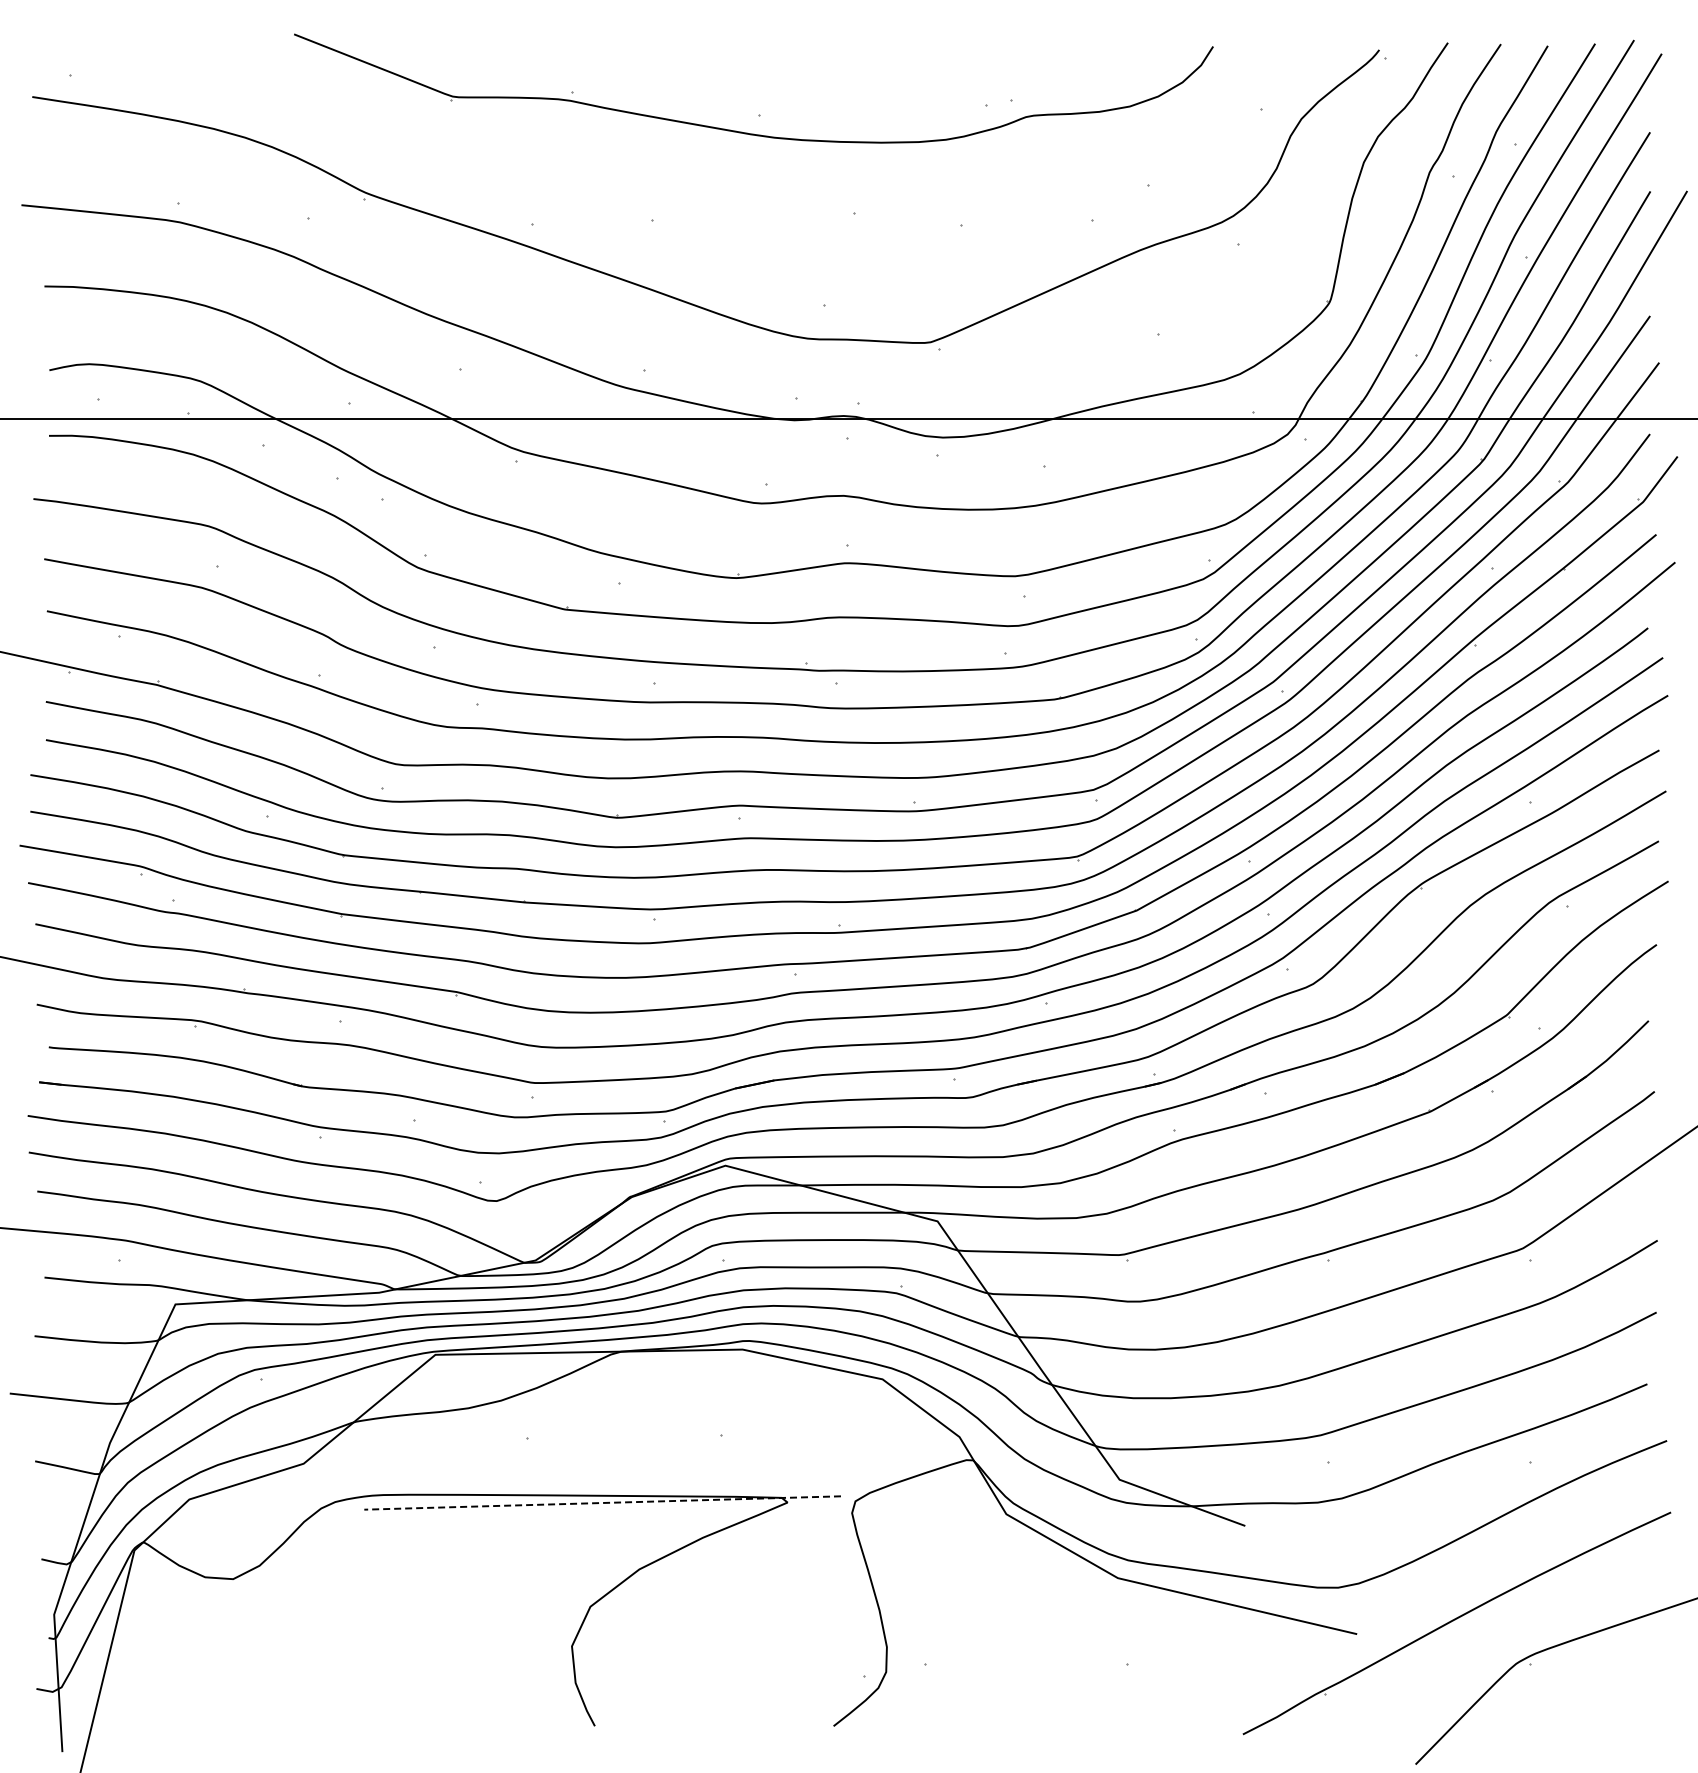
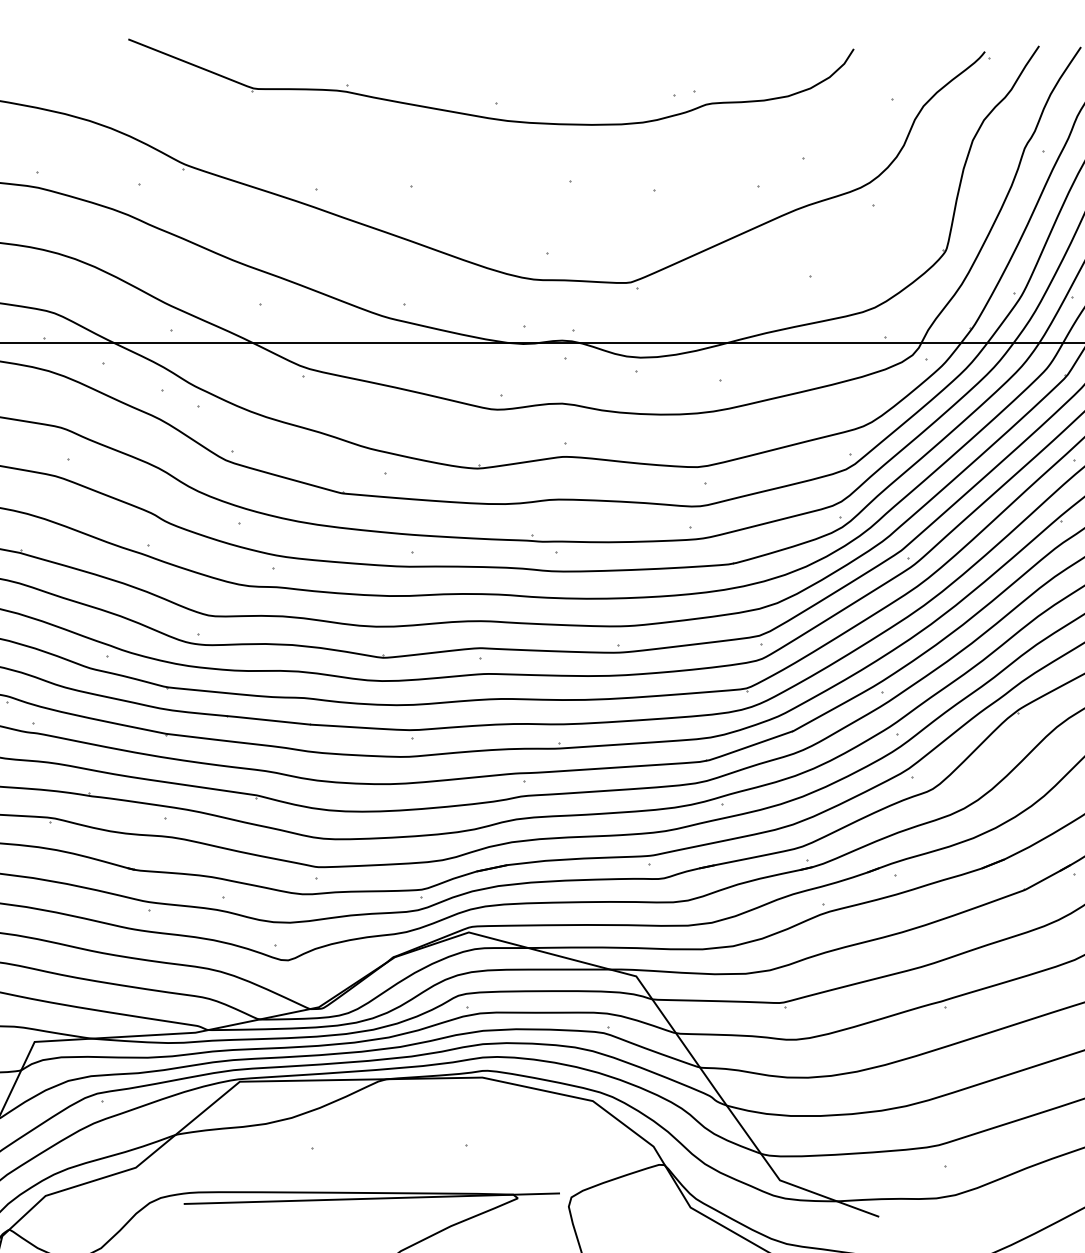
line: (602, 1503) -> (371, 1199), dashed -> solid

